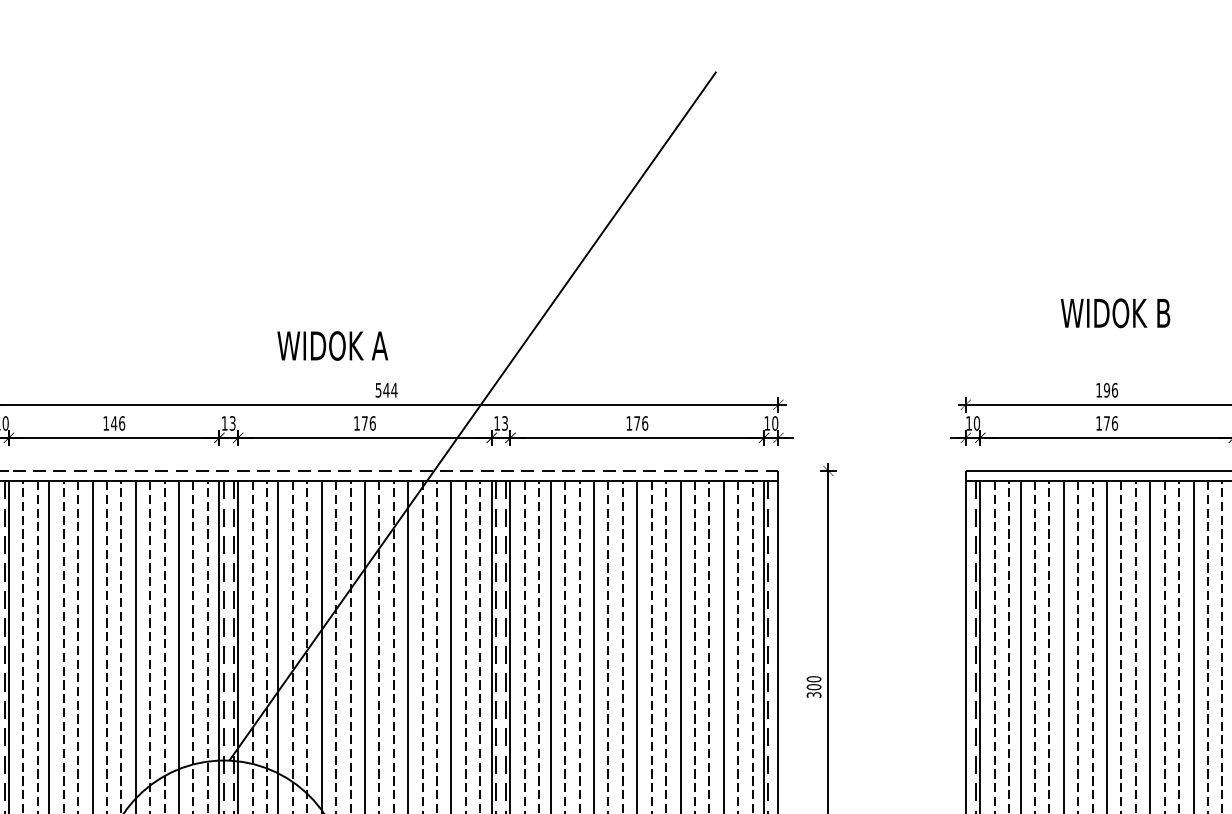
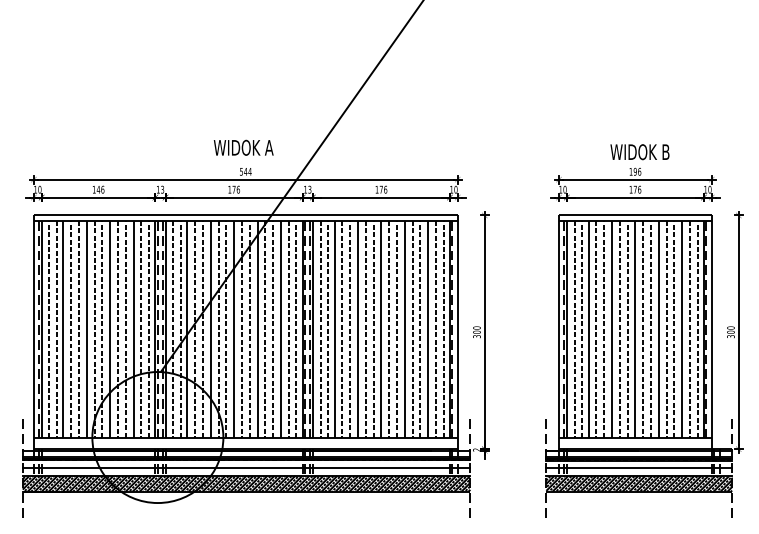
text: (1114, 313) -> (639, 152), moved
text: (332, 345) -> (243, 147), moved
line: (393, 471) -> (249, 215), dashed -> solid

